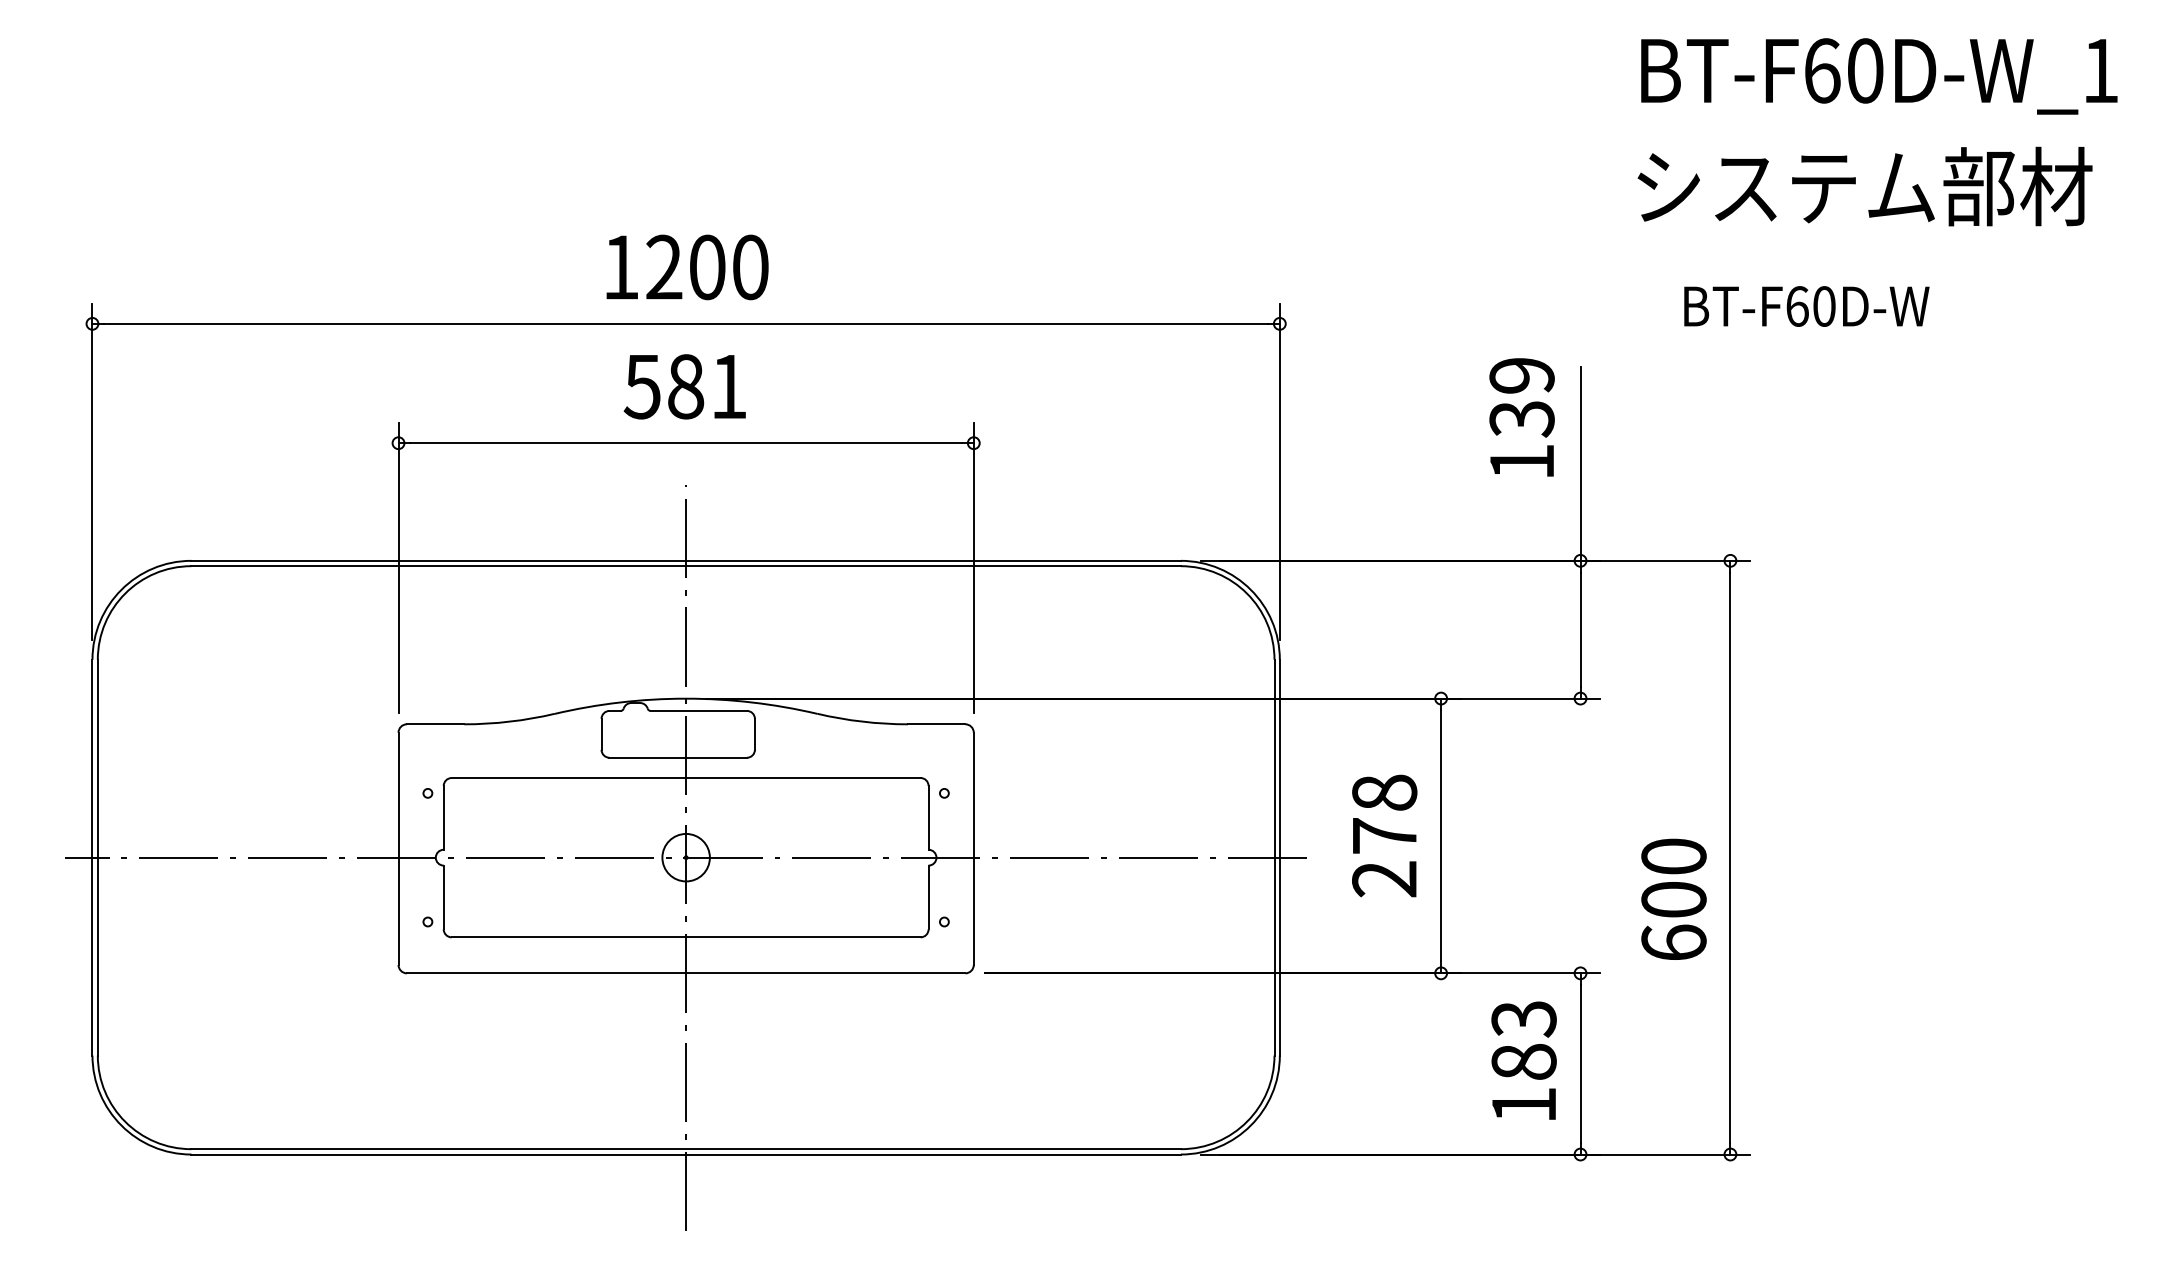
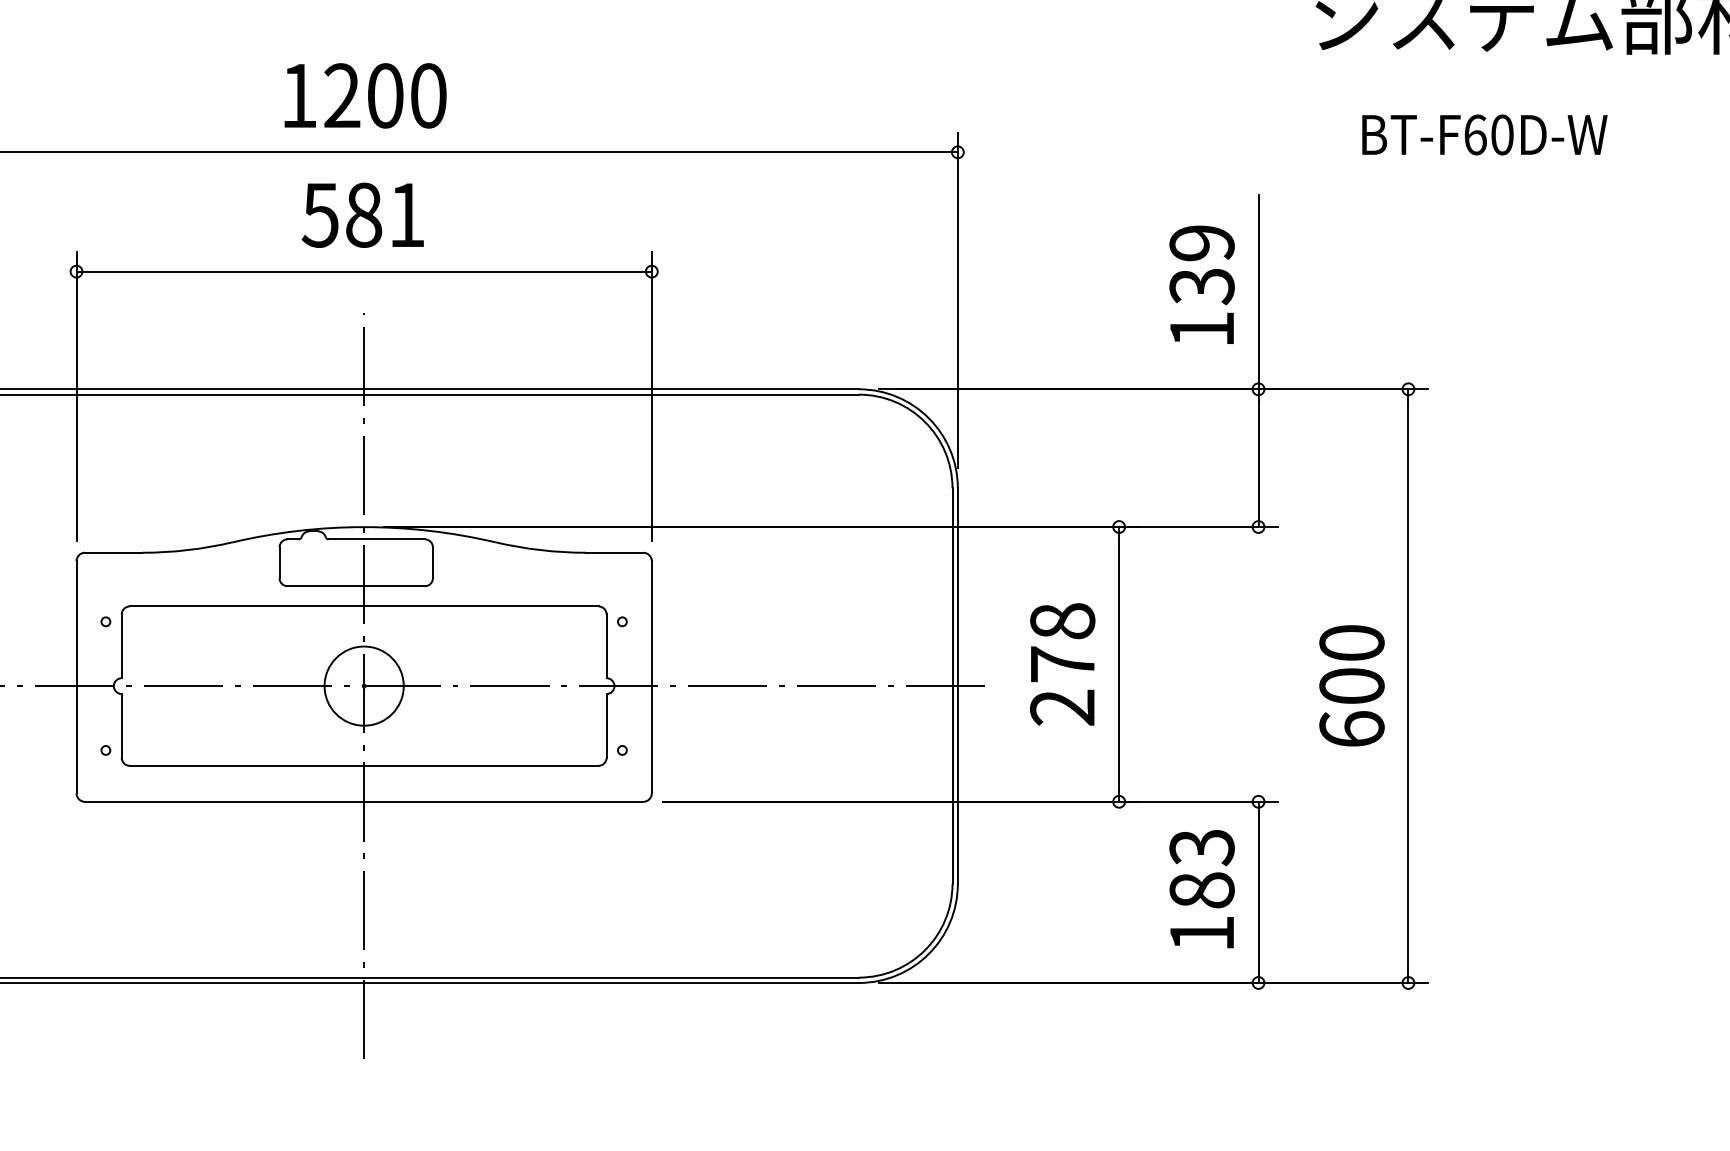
text: (1521, 417) -> (1201, 284), moved
circle: (685, 857) -> (363, 685), size x1.67
text: (1673, 898) -> (1351, 684), moved

